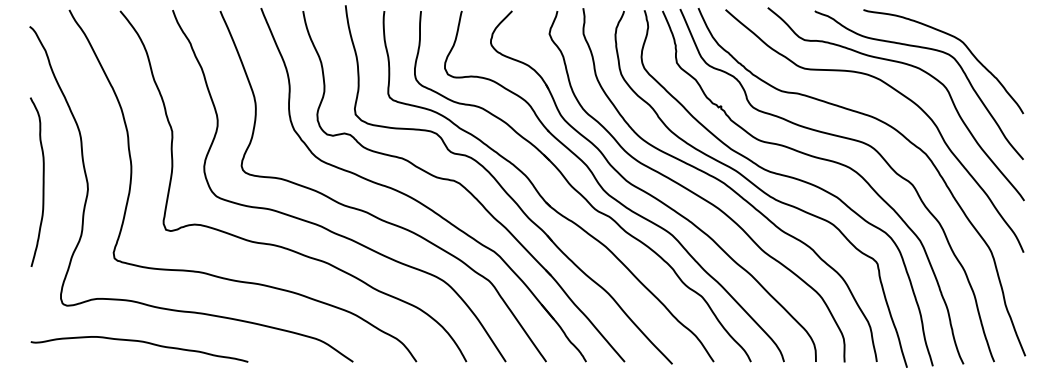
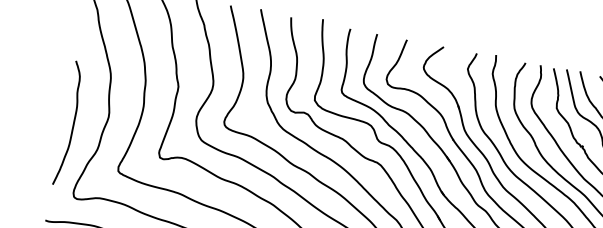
curve: (42, 181) -> (72, 123), moved

